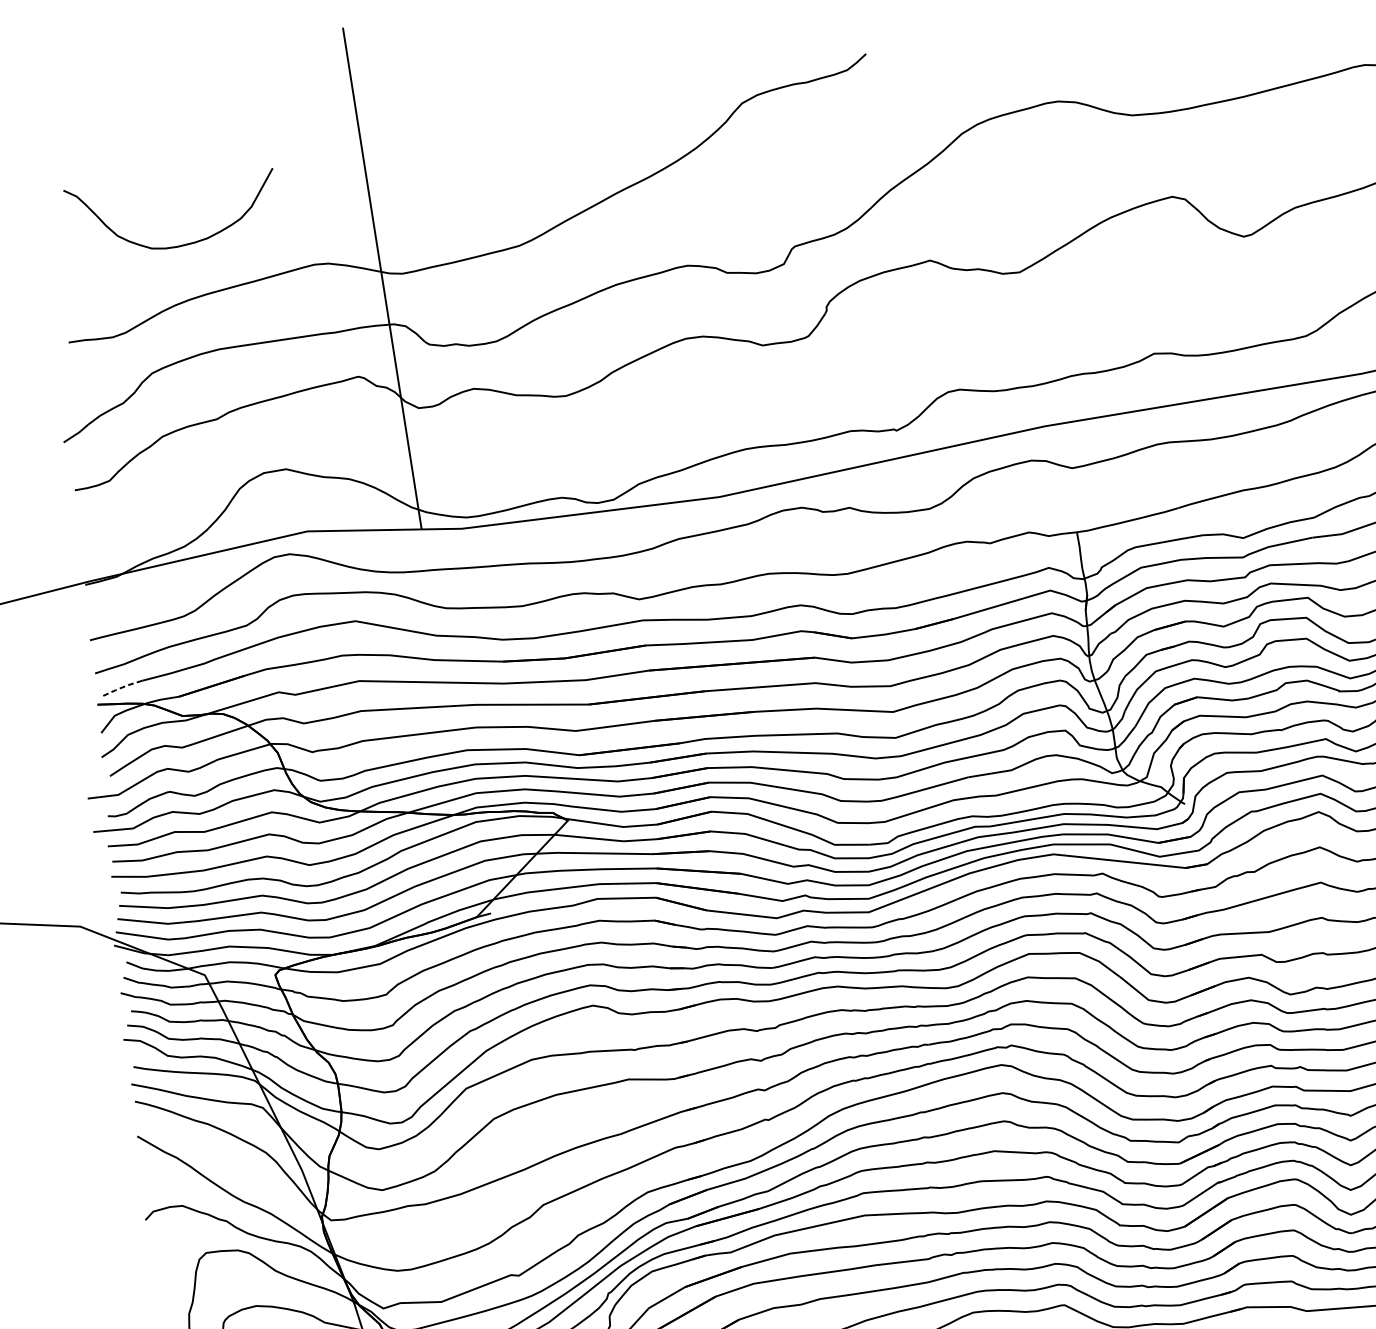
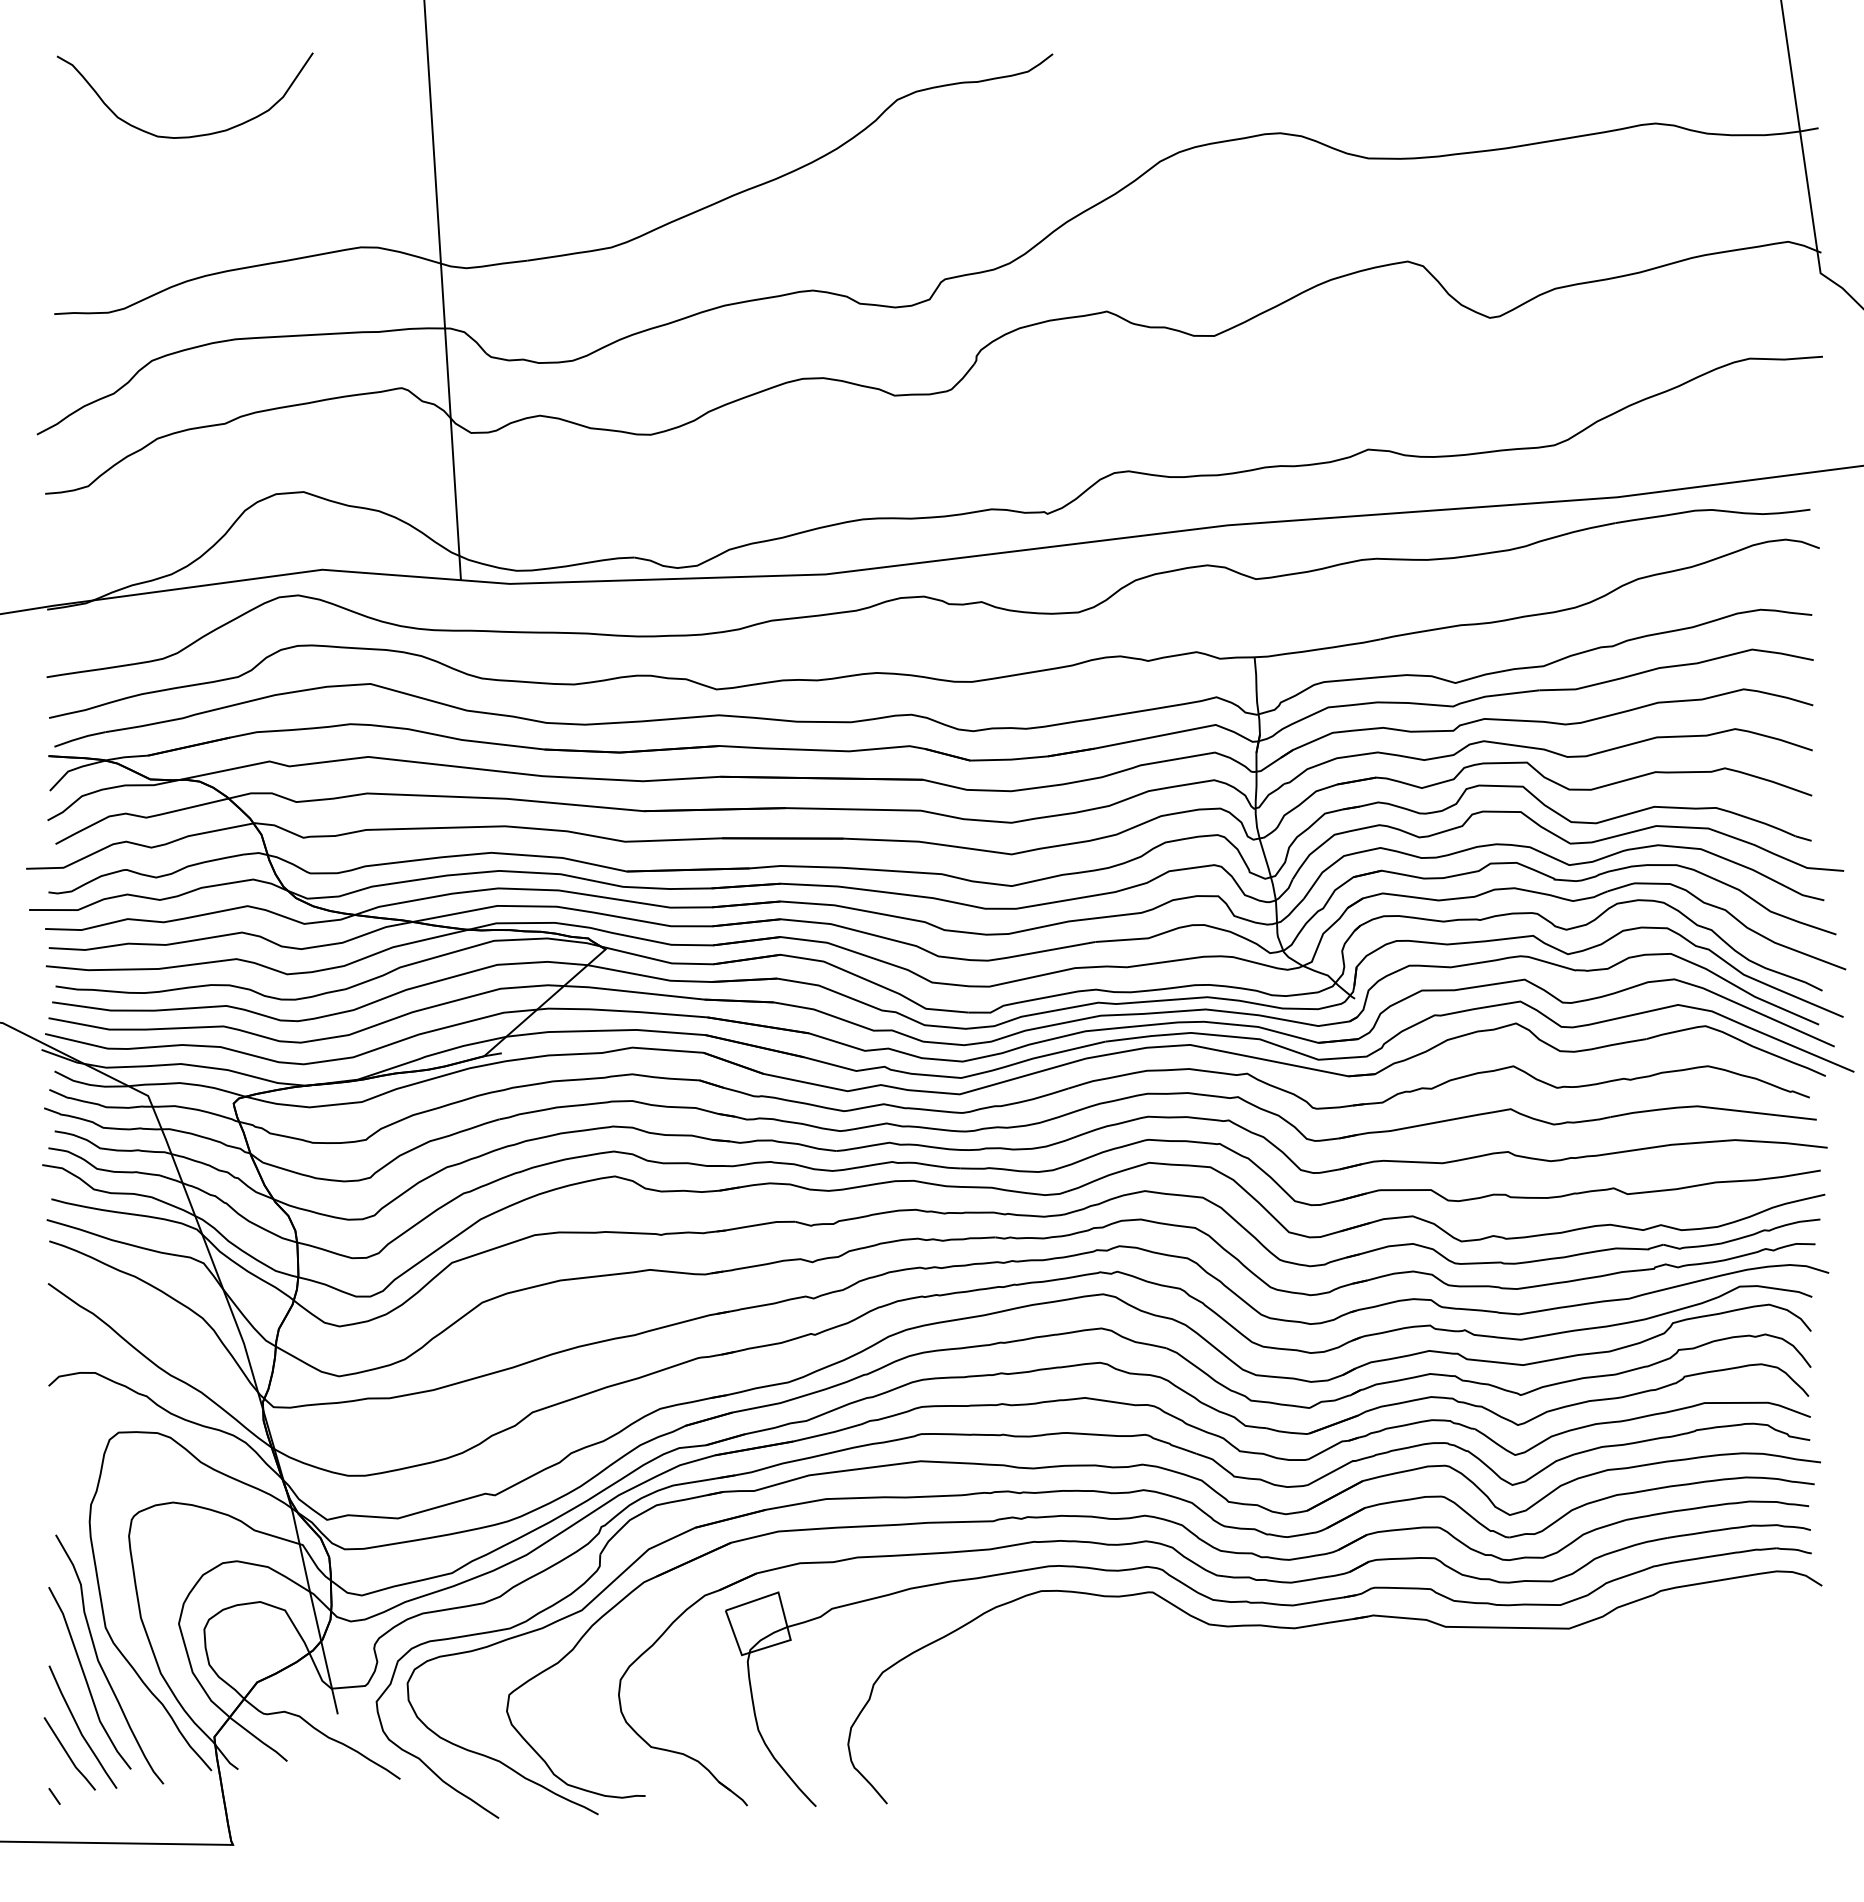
curve: (180, 245) -> (192, 135), moved
line: (121, 687) -> (79, 738), dashed -> solid

